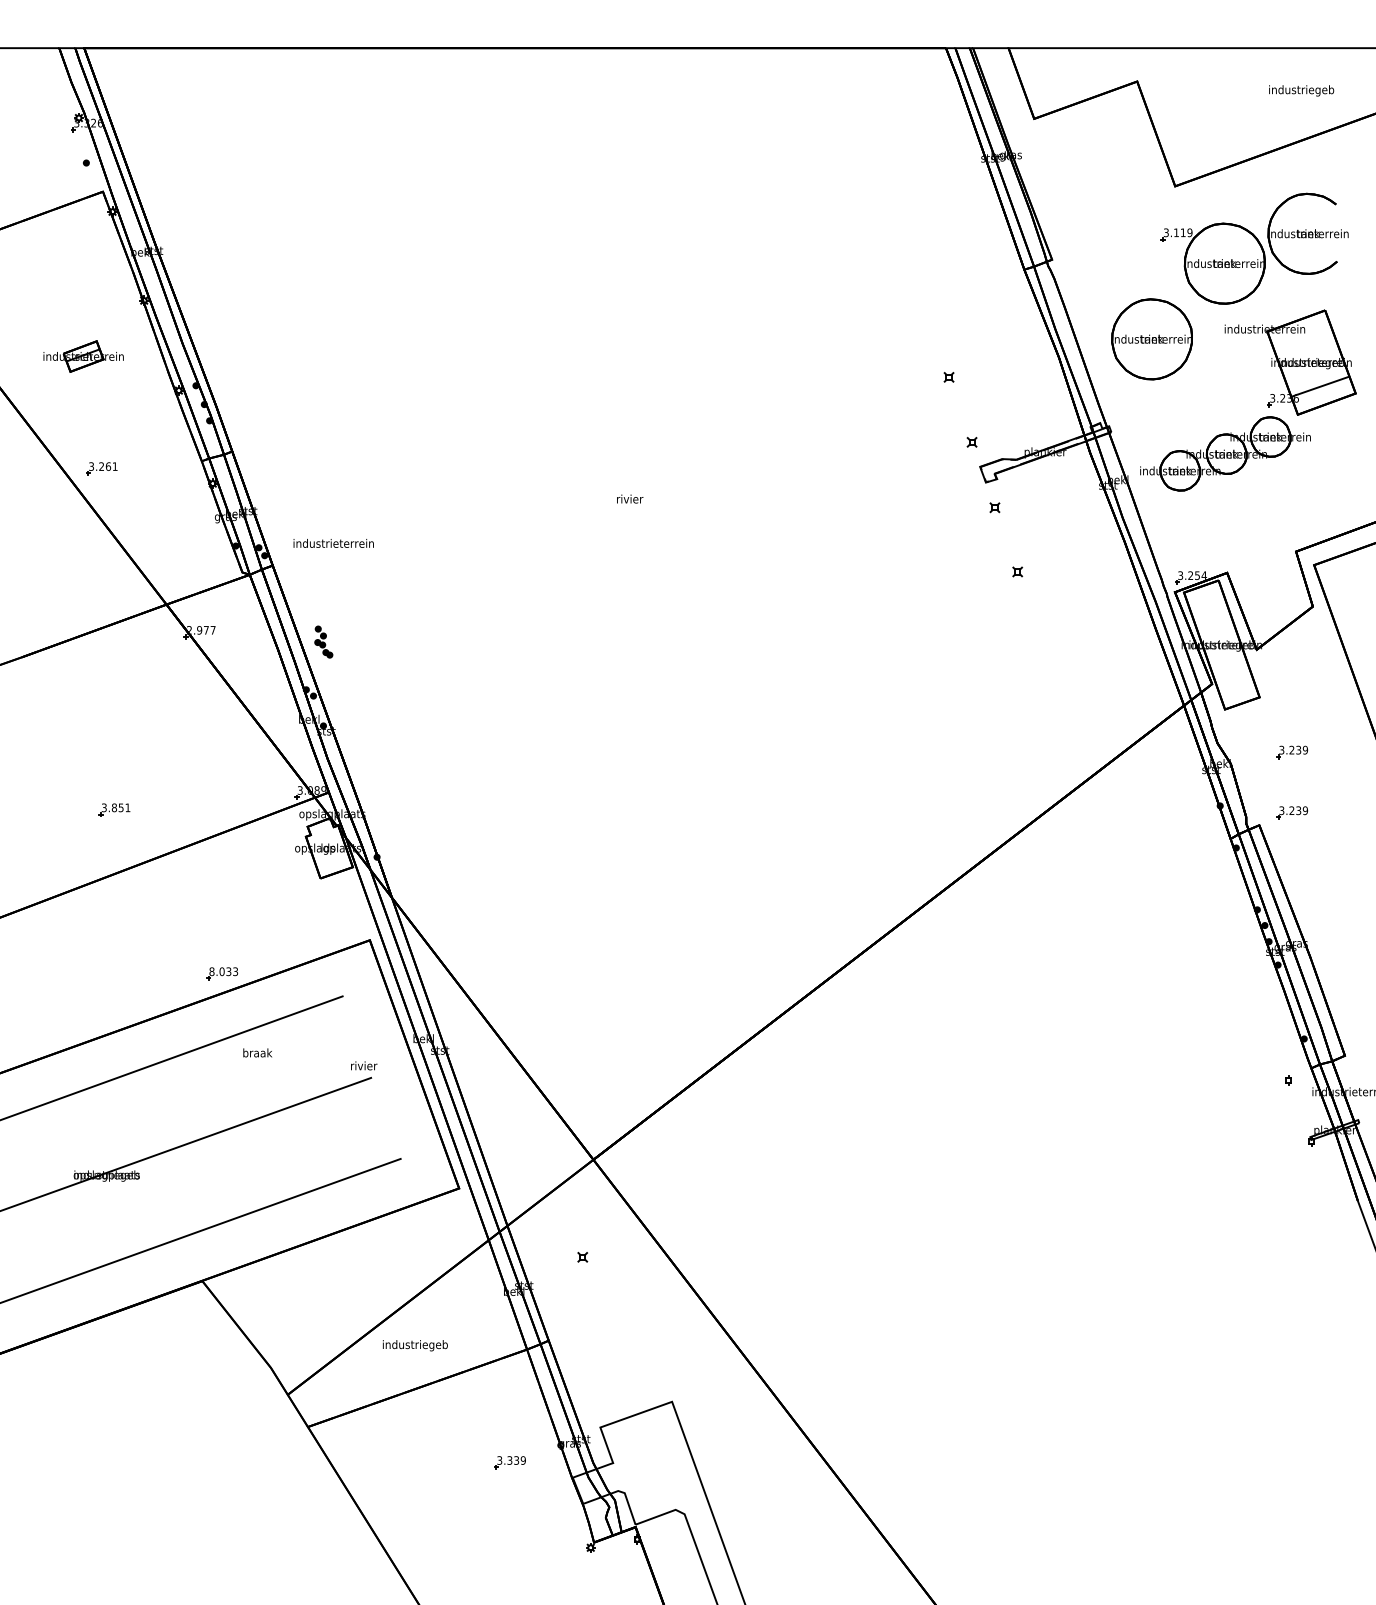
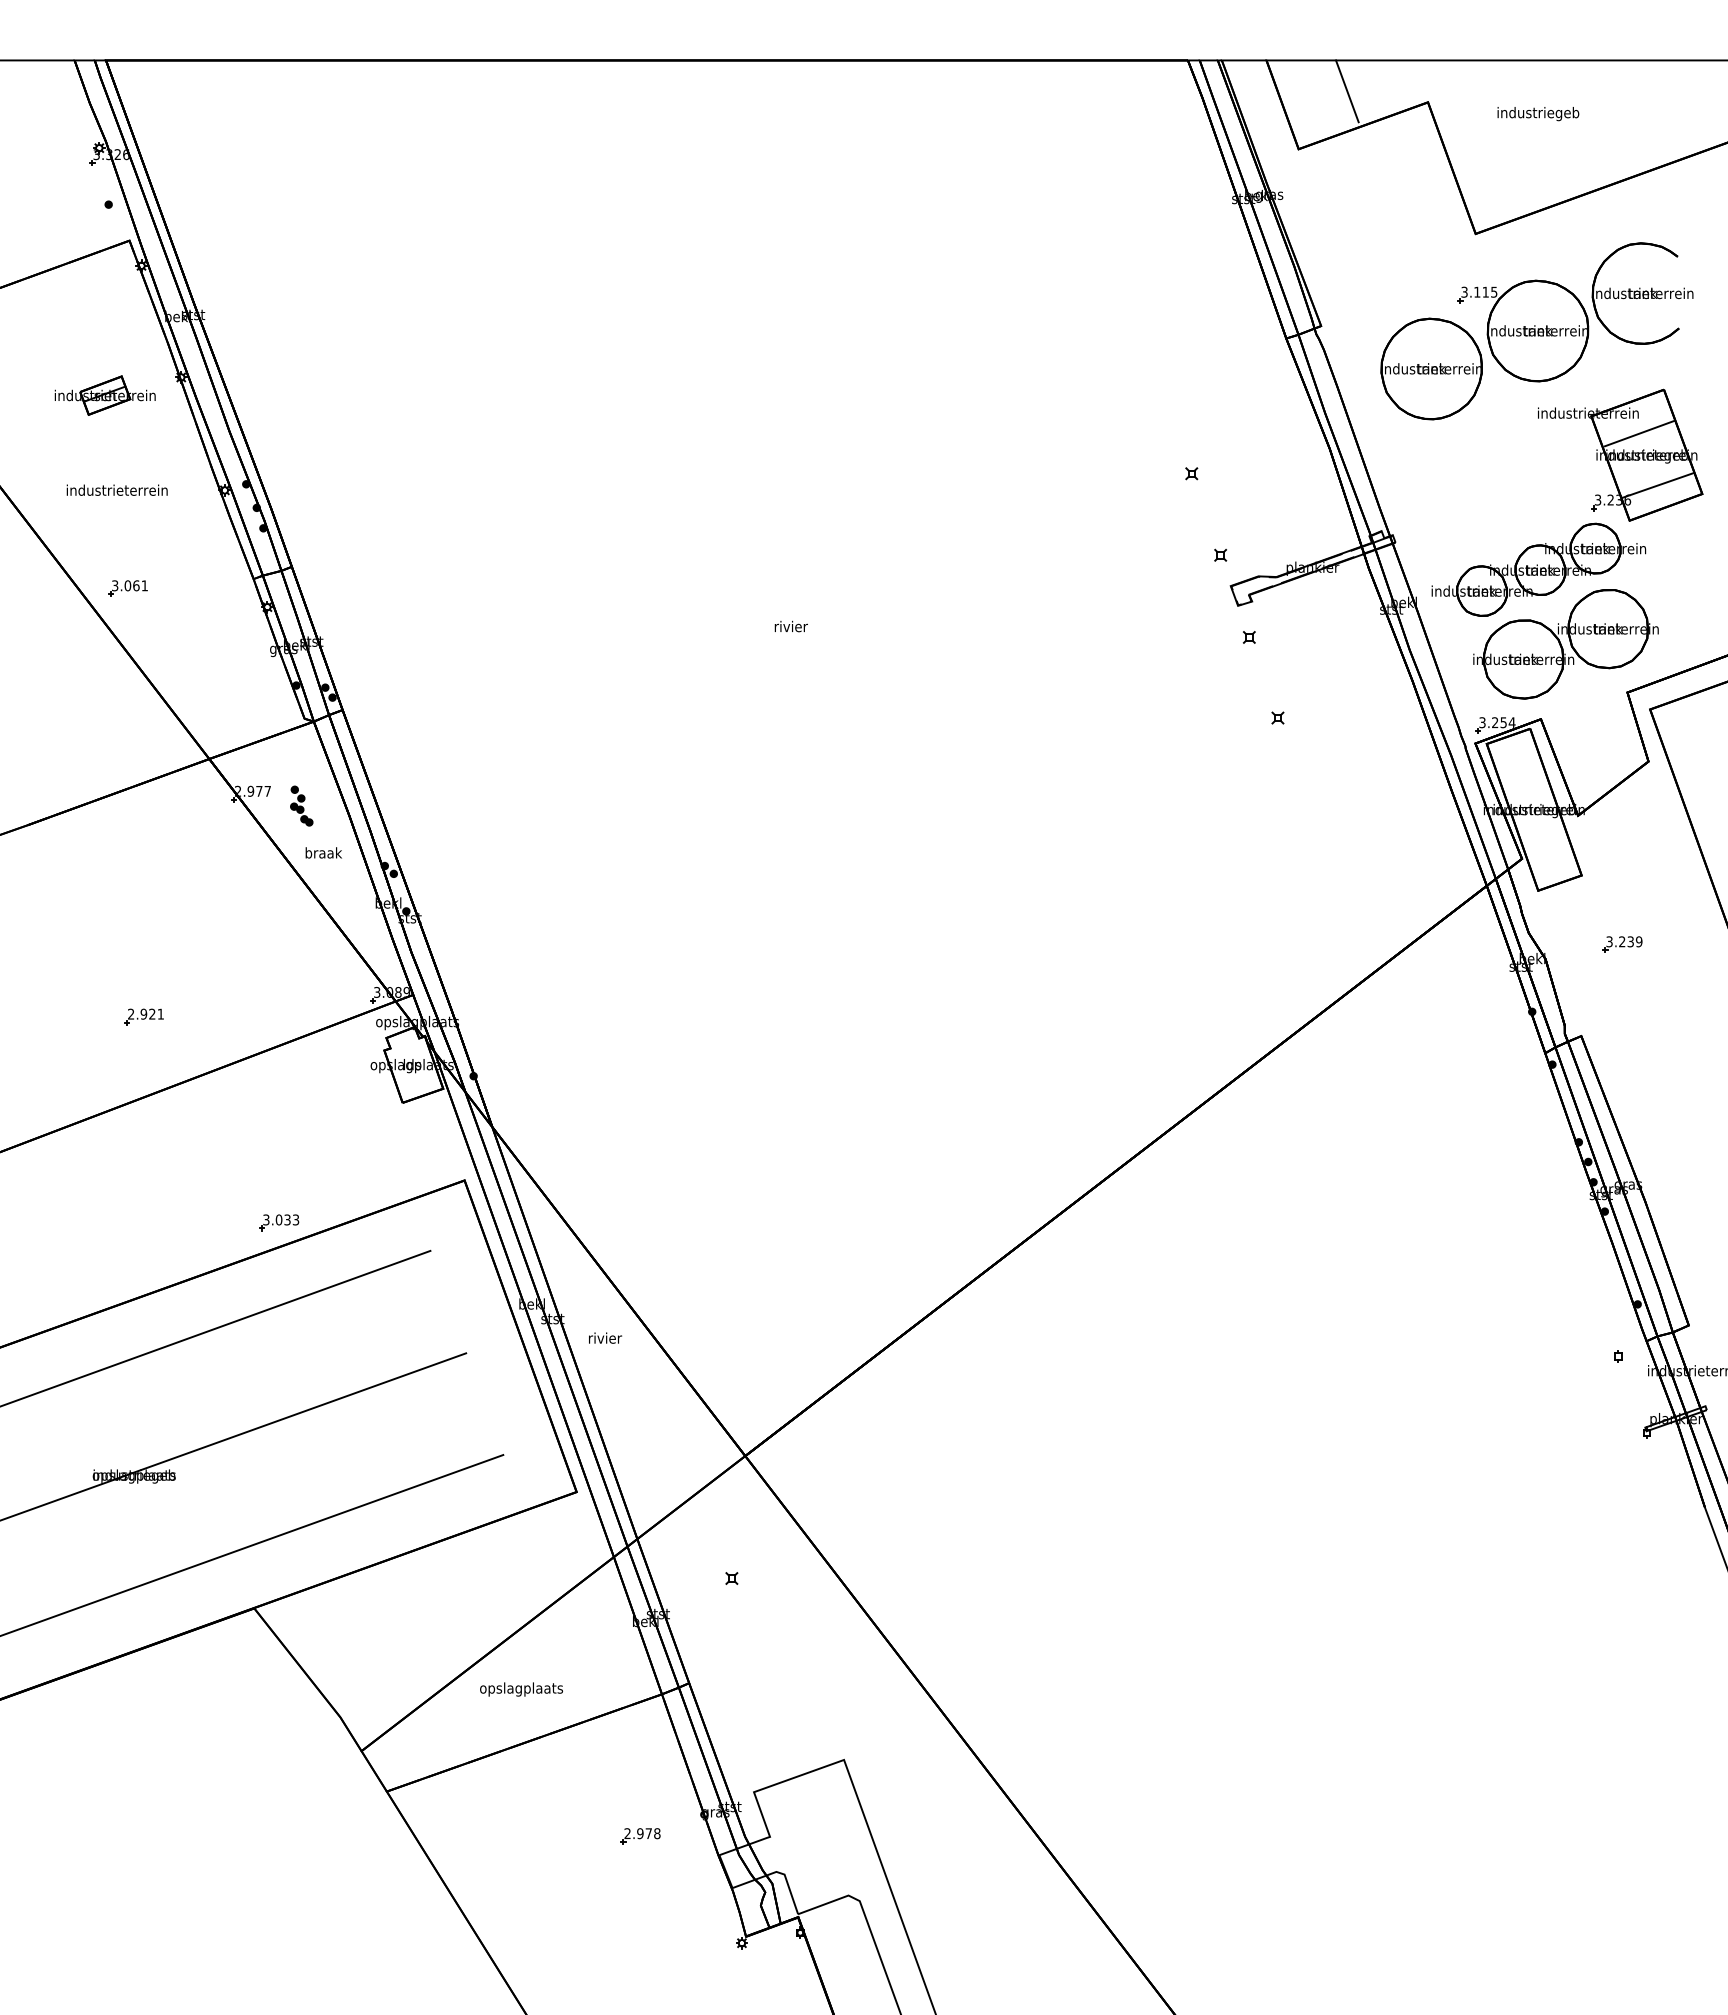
line: (1073, 72) -> (1347, 91), added
text: (1301, 91) -> (1538, 114), moved
text: (1190, 232) -> (1494, 291), 3.119 -> 3.115
part: (1151, 338) -> (1431, 368), moved
line: (1305, 345) -> (1639, 433), added
part: (83, 356) -> (104, 395), moved
text: (101, 466) -> (127, 585), 3.261 -> 3.061
part: (1246, 513) -> (1565, 644), added
text: (333, 542) -> (116, 489), moved
part: (323, 641) -> (301, 805), moved
text: (112, 807) -> (141, 1013), 3.851 -> 2.921
part: (1292, 812) -> (1622, 1020), removed
text: (212, 971) -> (266, 1219), 8.033 -> 3.033
text: (257, 1052) -> (323, 852), moved
text: (364, 1065) -> (605, 1337), moved
text: (415, 1345) -> (521, 1689), industriegeb -> opslagplaats
text: (511, 1460) -> (642, 1833), 3.339 -> 2.978

